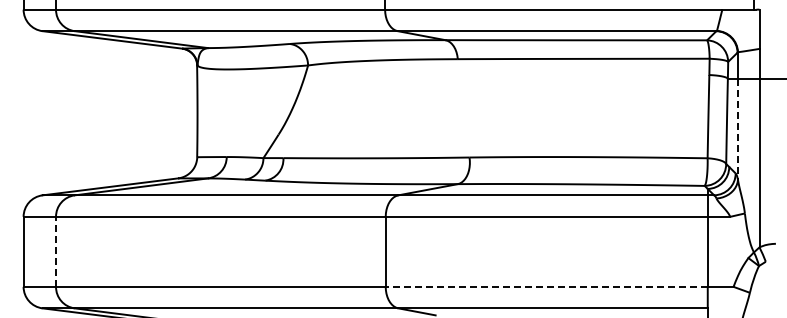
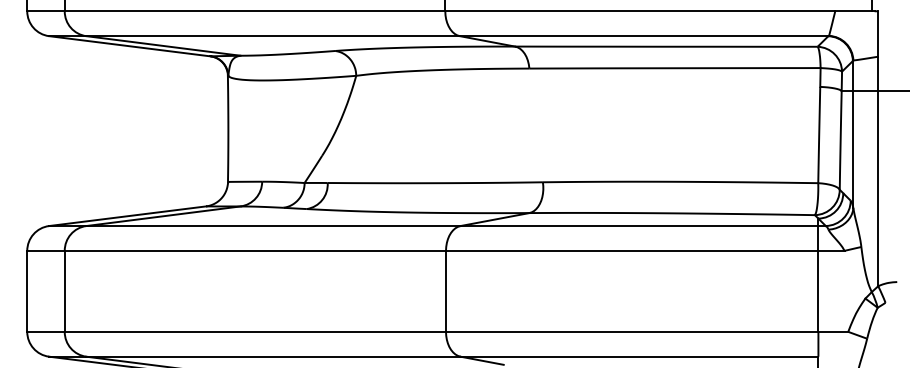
line: (738, 129) -> (853, 149), dashed -> solid
line: (56, 251) -> (65, 290), dashed -> solid
line: (546, 286) -> (631, 331), dashed -> solid

